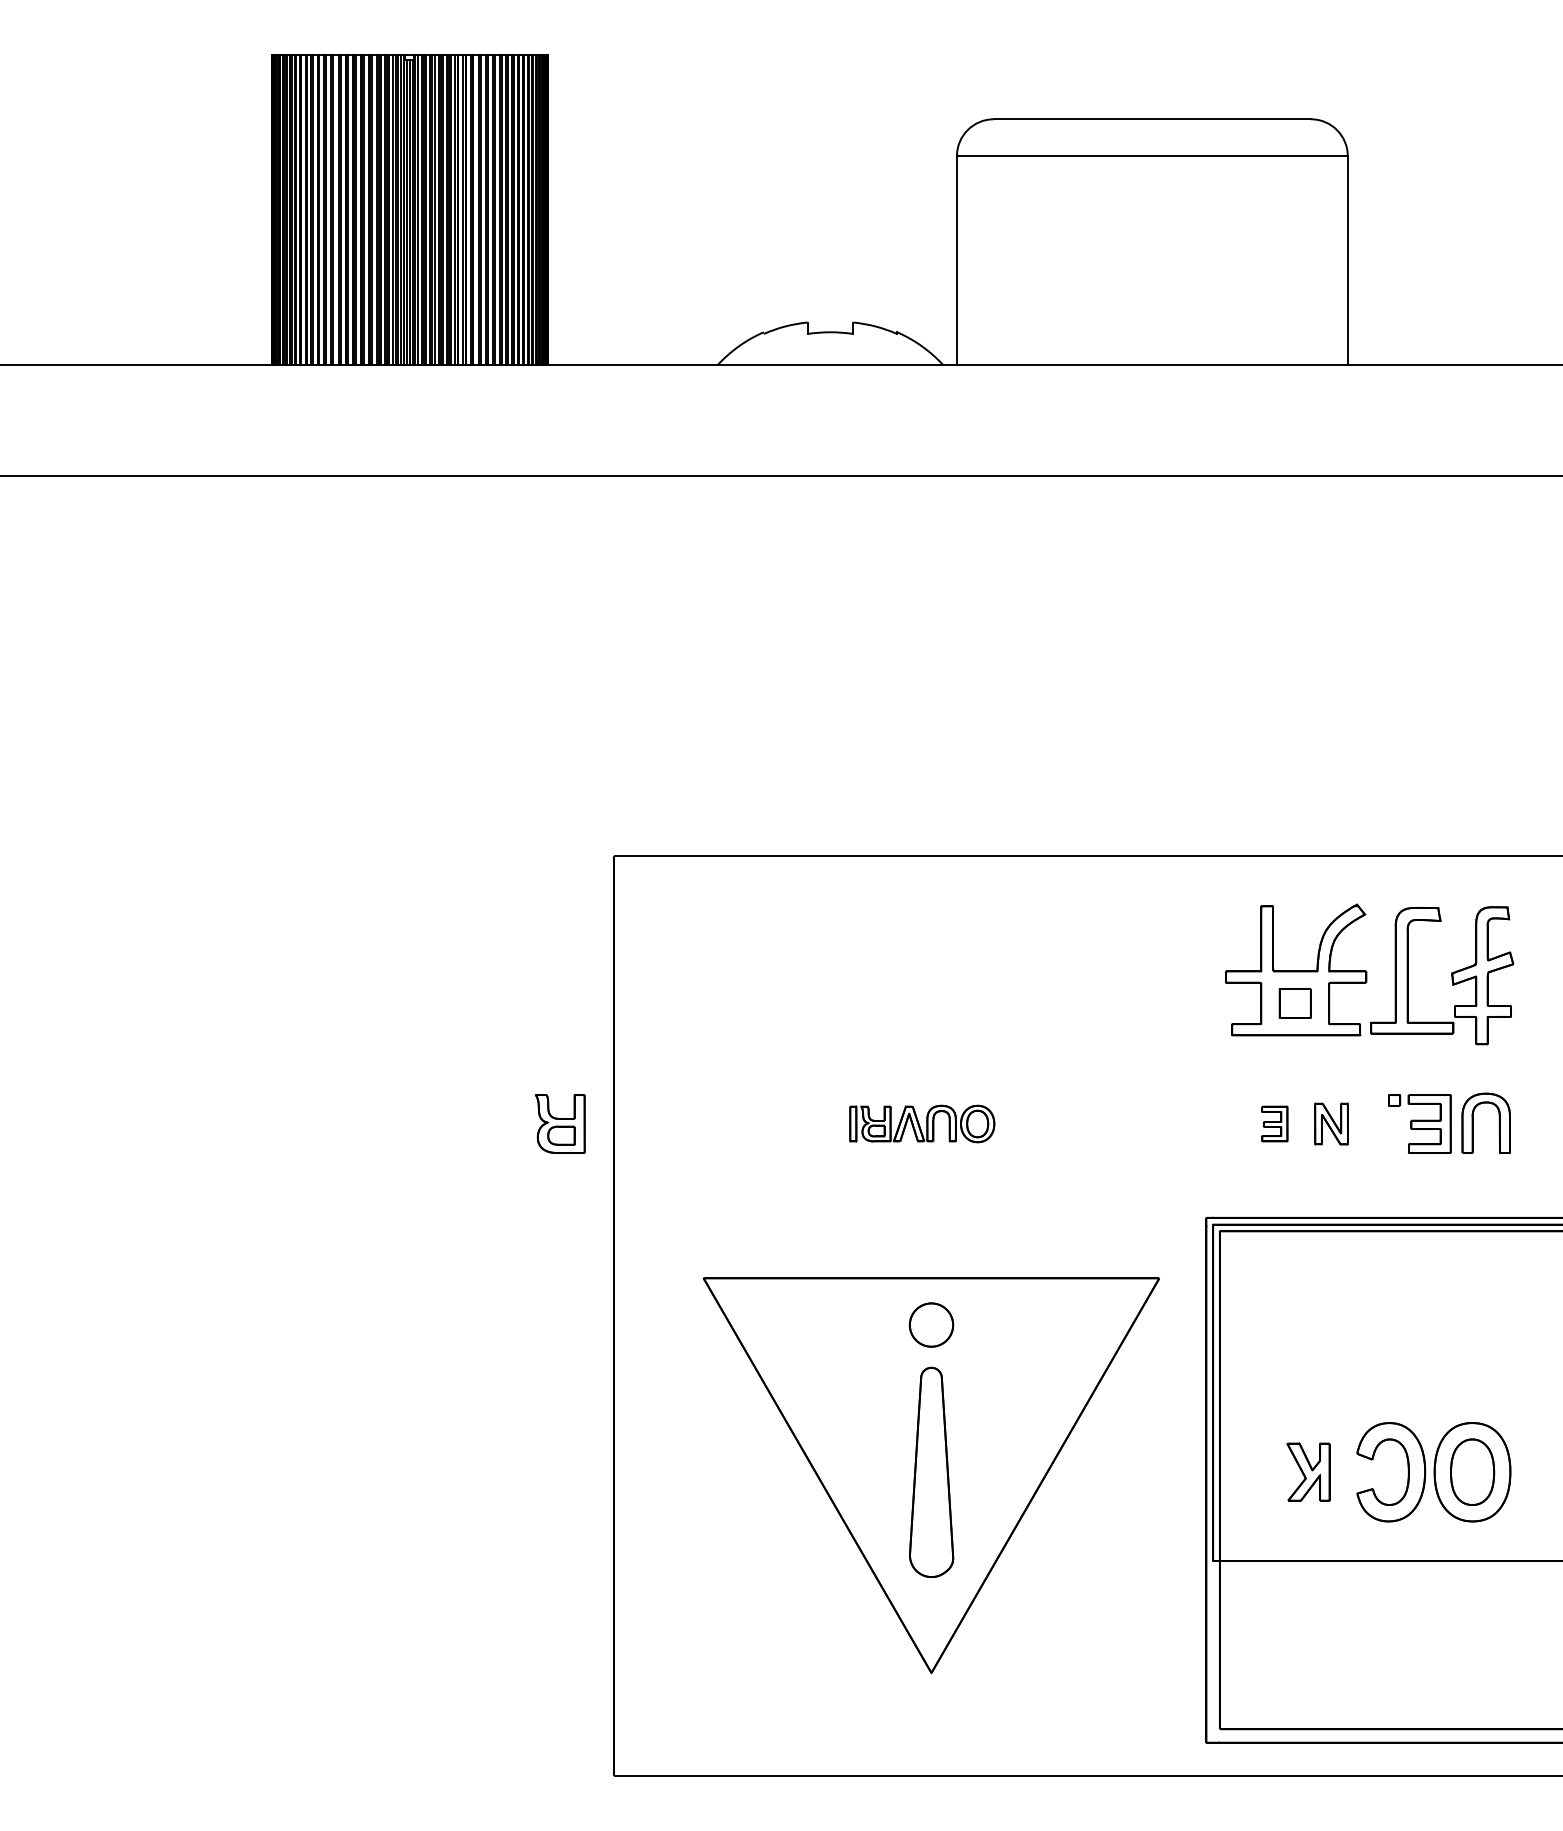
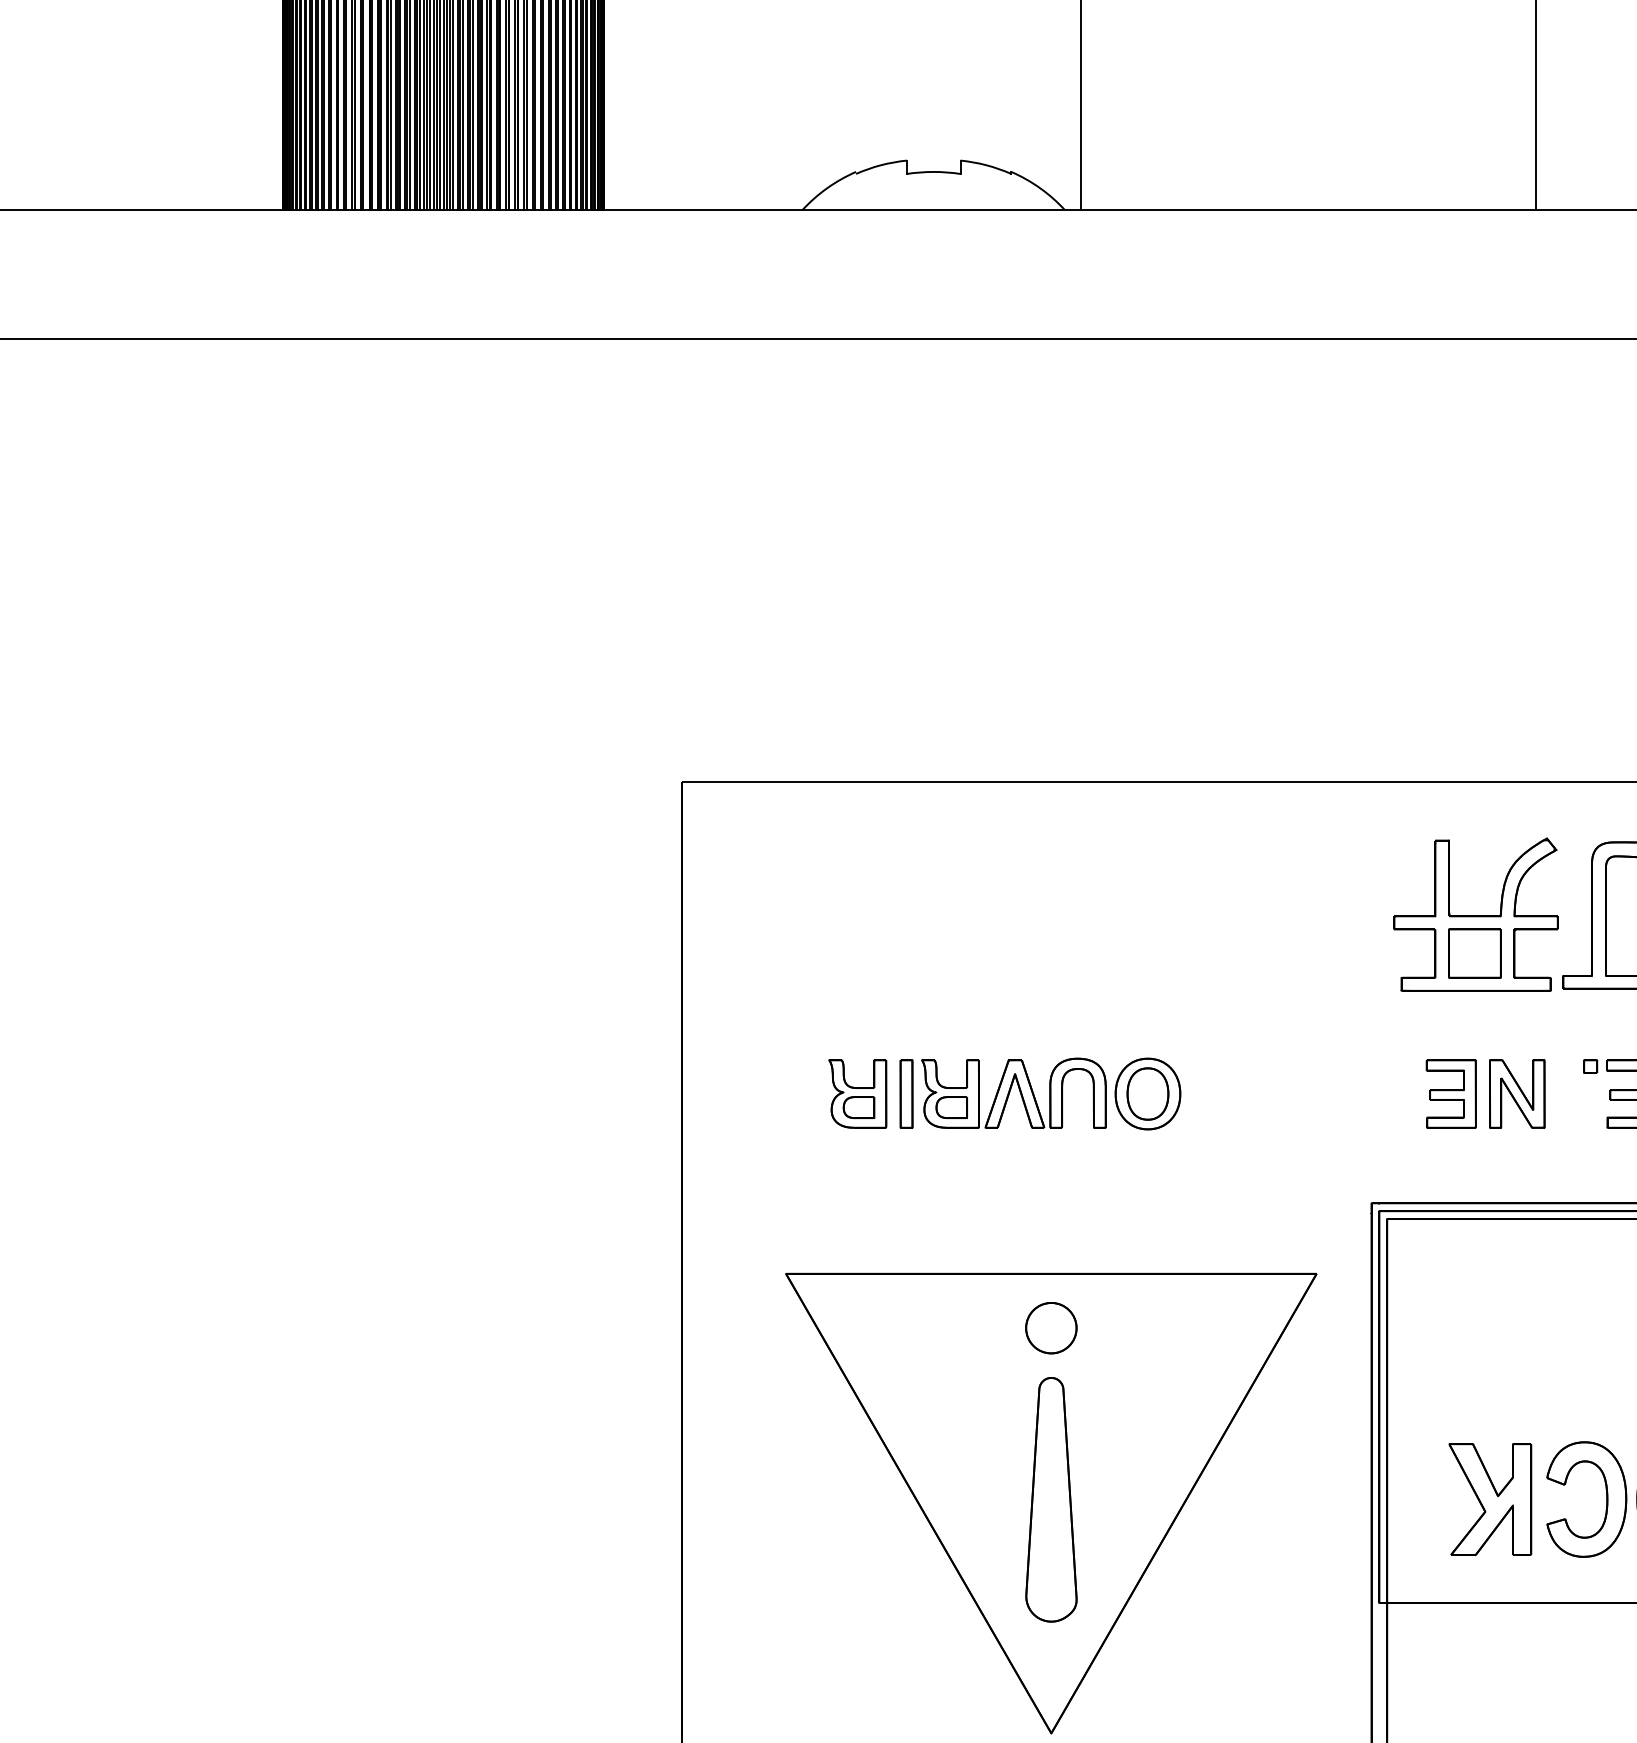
part: (1295, 1003) -> (1475, 953), size x1.43
part: (560, 1123) -> (858, 1093), moved
part: (922, 1123) -> (1040, 1093), size x1.67
part: (1274, 1123) -> (1450, 1093), size x1.67
part: (1331, 1123) -> (1517, 1093), size x1.43
part: (1308, 1471) -> (1490, 1498), size x1.67

